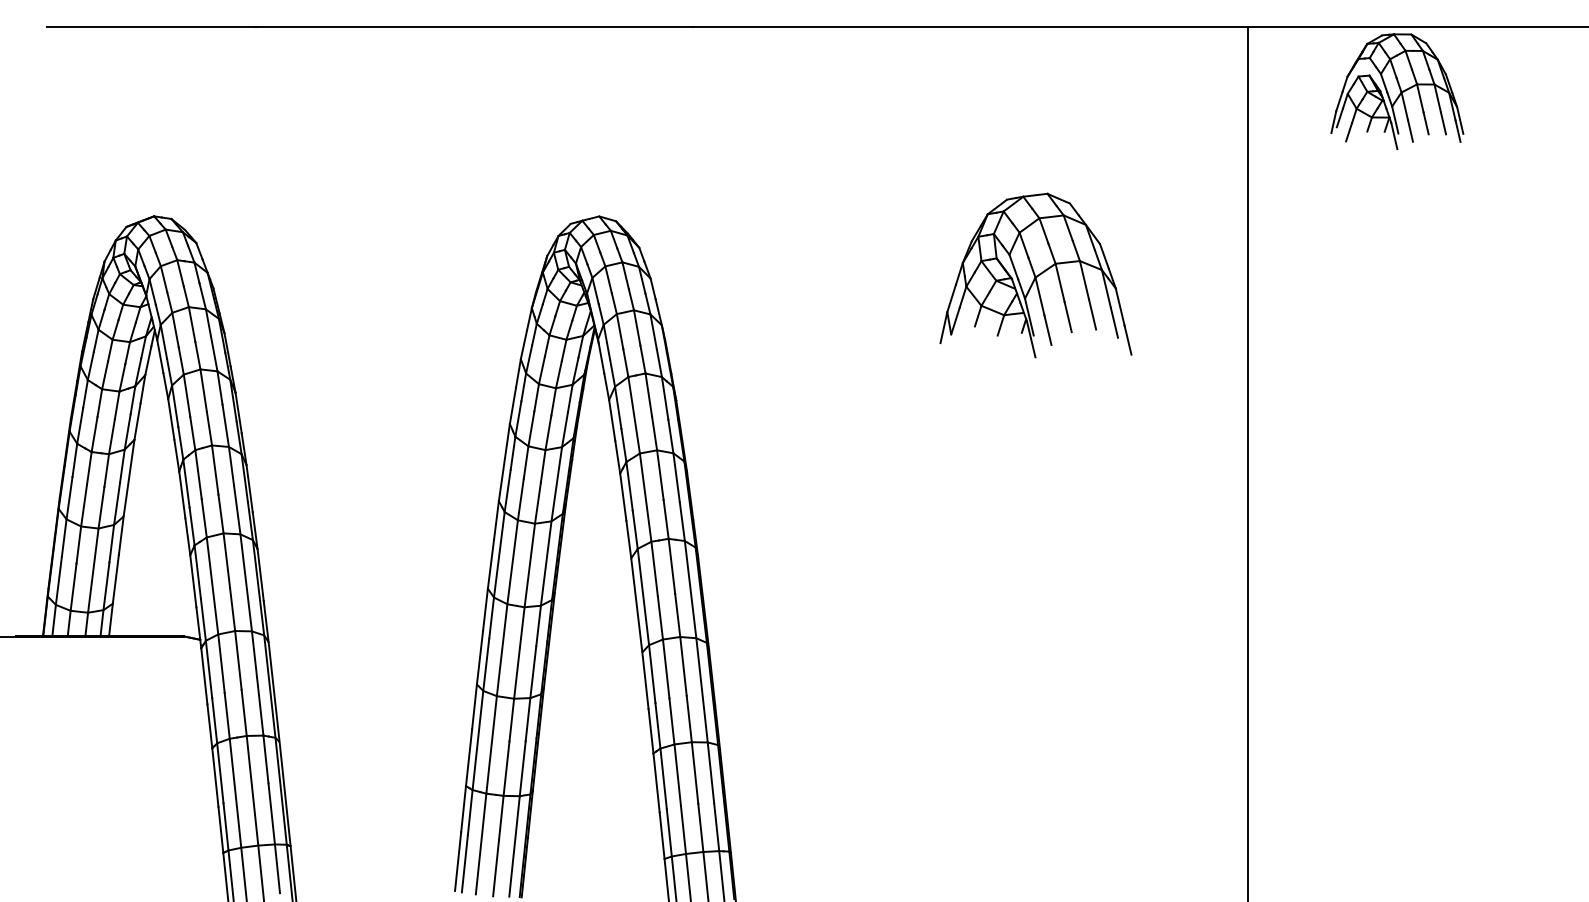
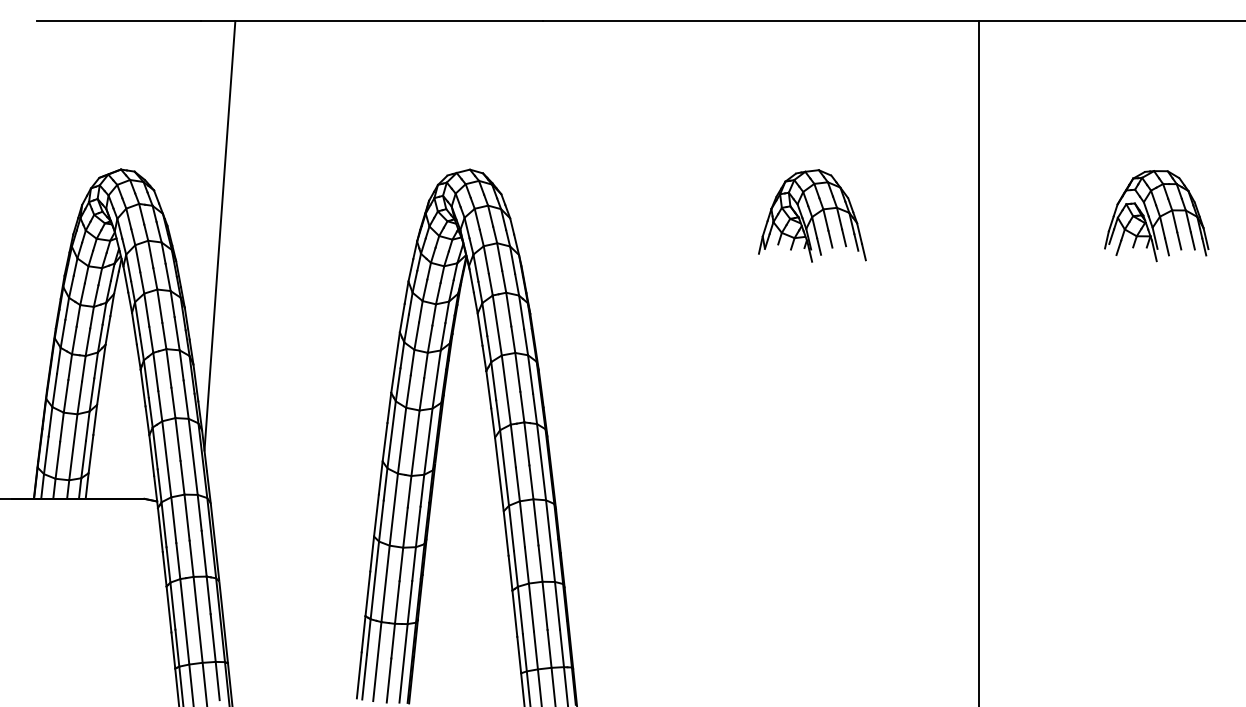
part: (1397, 91) -> (1156, 215), moved
part: (1036, 275) -> (812, 215), size x0.71
line: (280, 300) -> (220, 235), added

